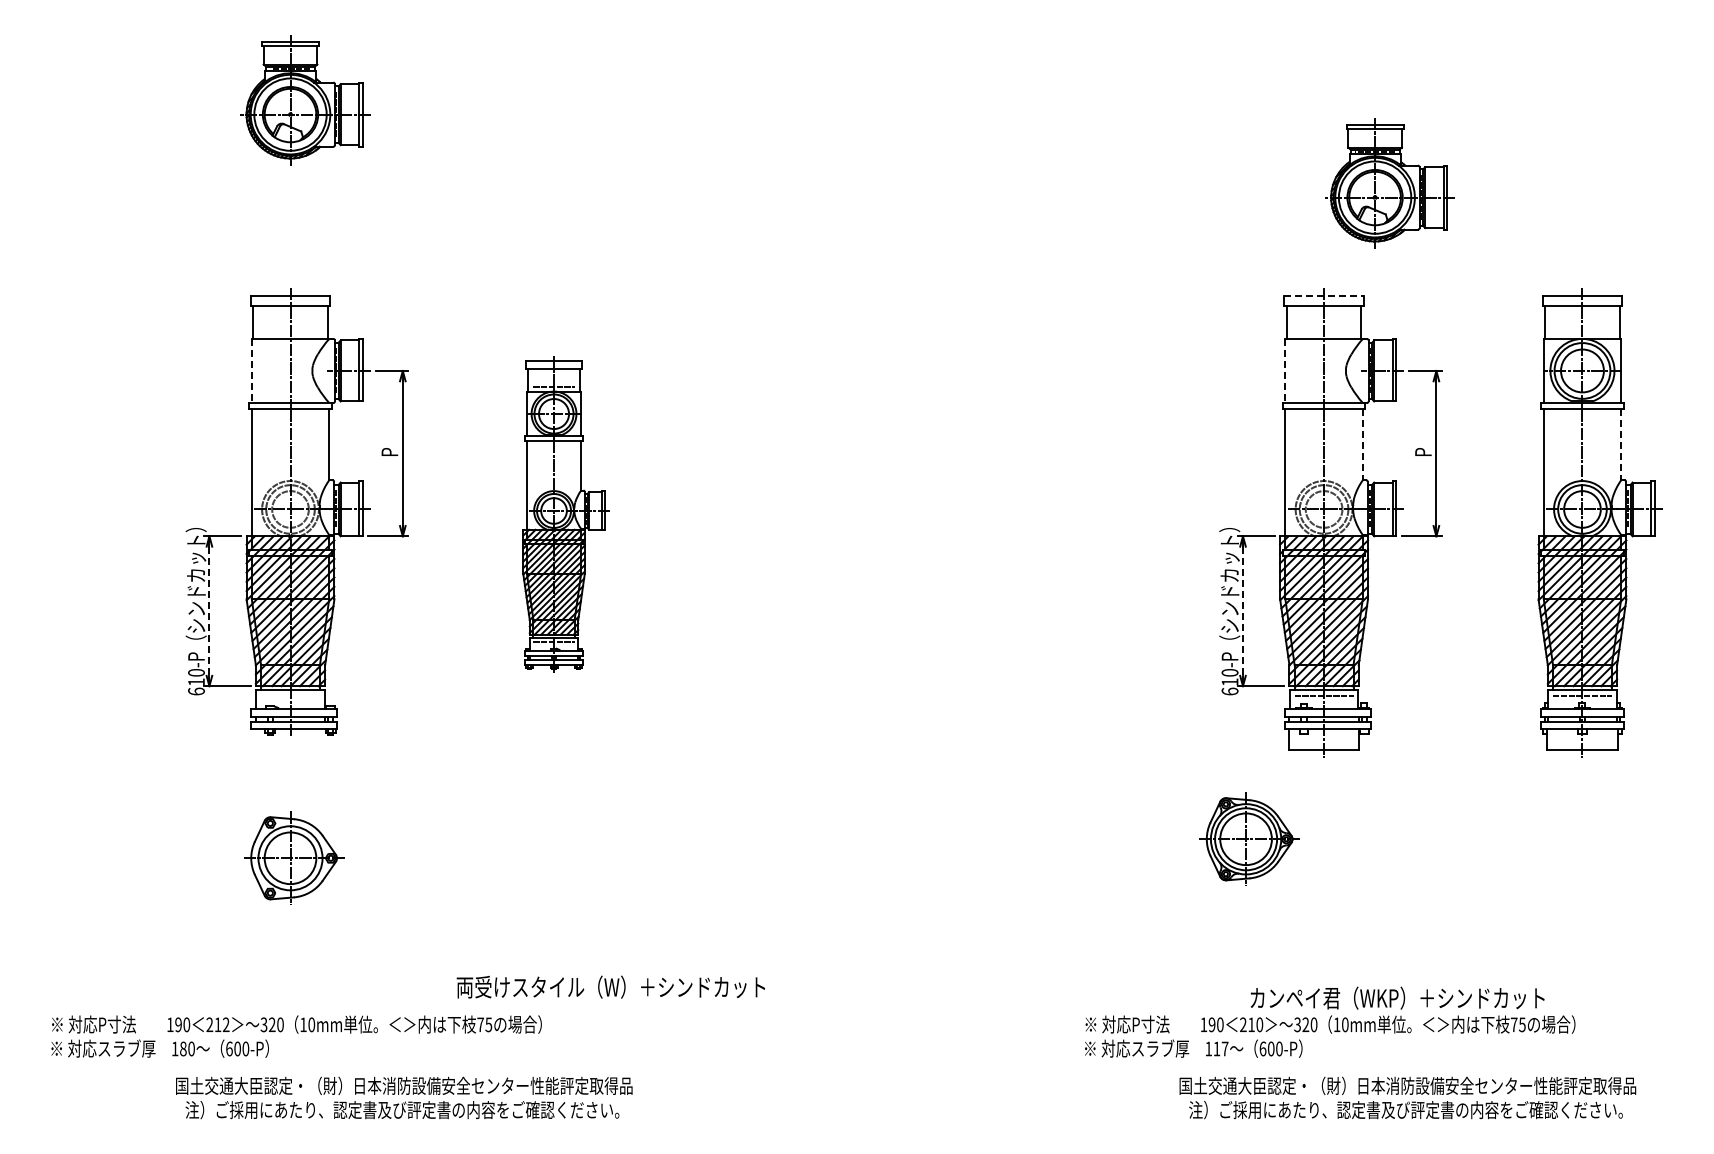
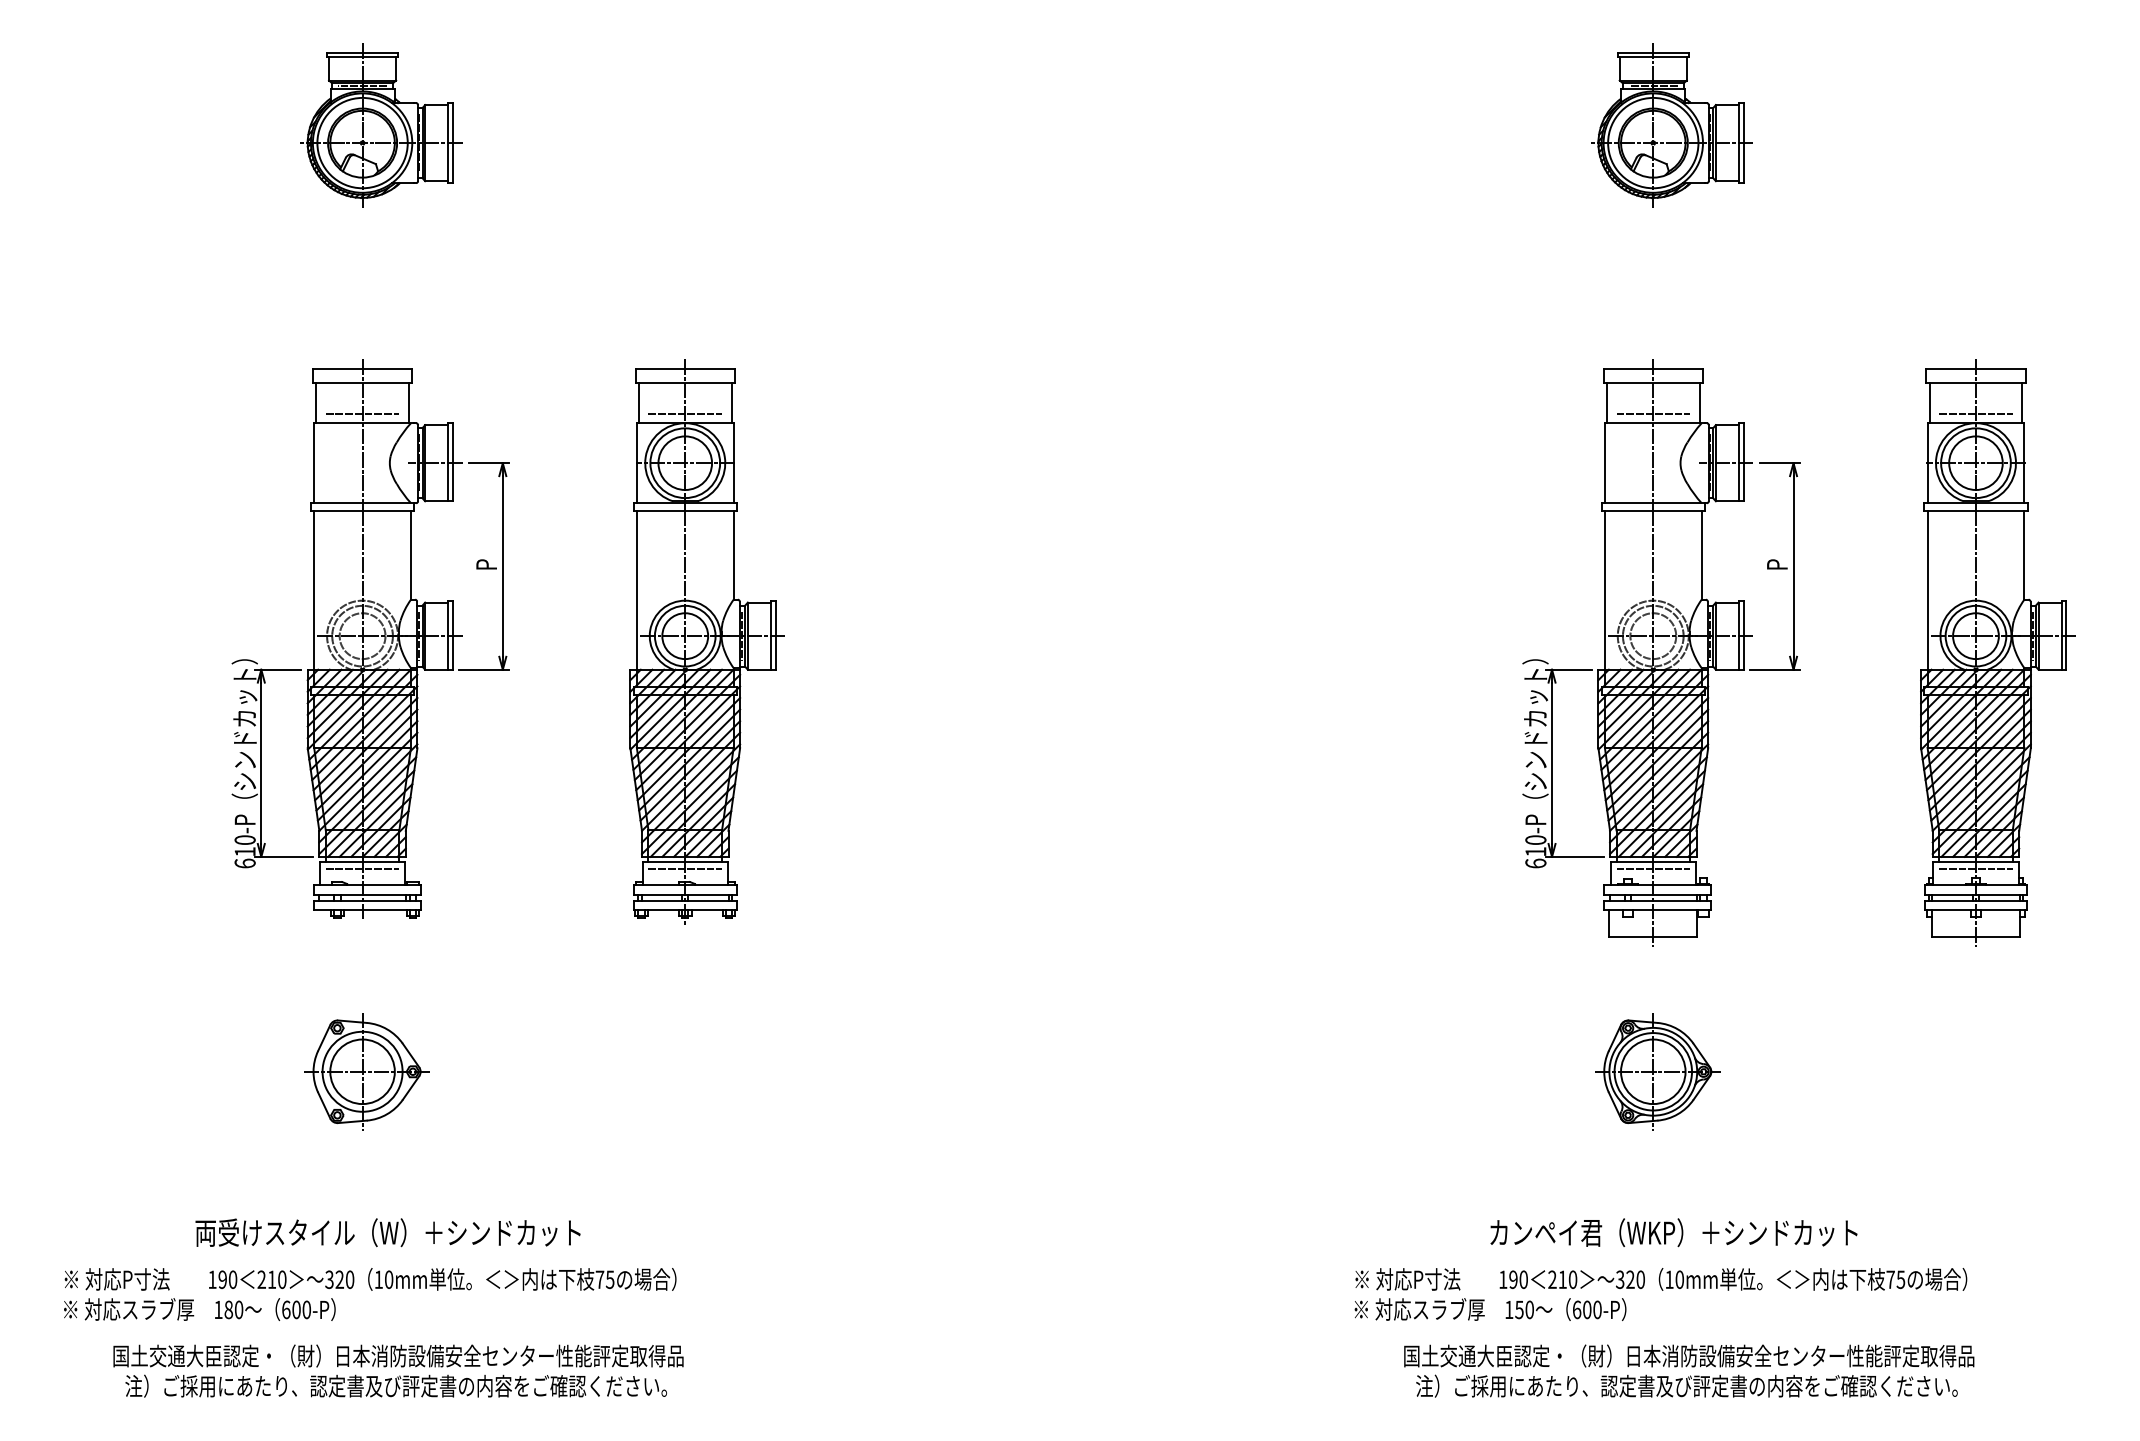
part: (1389, 183) -> (1671, 125), moved
line: (1324, 295) -> (1653, 368), dashed -> solid
line: (290, 331) -> (362, 413), added
line: (1323, 331) -> (1652, 413), added
line: (1582, 331) -> (1976, 413), added
line: (251, 371) -> (313, 463), dashed -> solid
line: (1285, 371) -> (1605, 463), dashed -> solid
line: (1362, 444) -> (1701, 555), dashed -> solid
line: (1621, 444) -> (2024, 555), dashed -> solid
part: (565, 514) -> (705, 642), size x1.43
line: (209, 611) -> (261, 763), dashed -> solid
line: (1243, 611) -> (1552, 763), dashed -> solid
line: (290, 696) -> (362, 869), added
part: (1249, 838) -> (1657, 1070), moved
text: (610, 986) -> (387, 1231), moved
text: (1397, 997) -> (1673, 1231), moved
text: (225, 1024) -> (281, 1279), 212 -> 210
text: (1220, 1048) -> (1523, 1309), 117 -> 150
text: (404, 1097) -> (398, 1370), moved
text: (1407, 1097) -> (1688, 1370), moved

